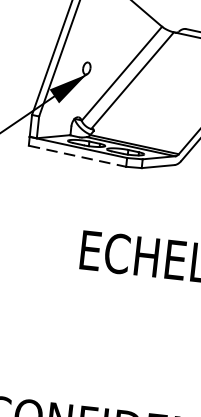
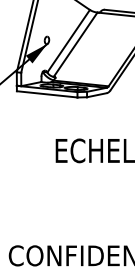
line: (77, 156) -> (47, 94), dashed -> solid

